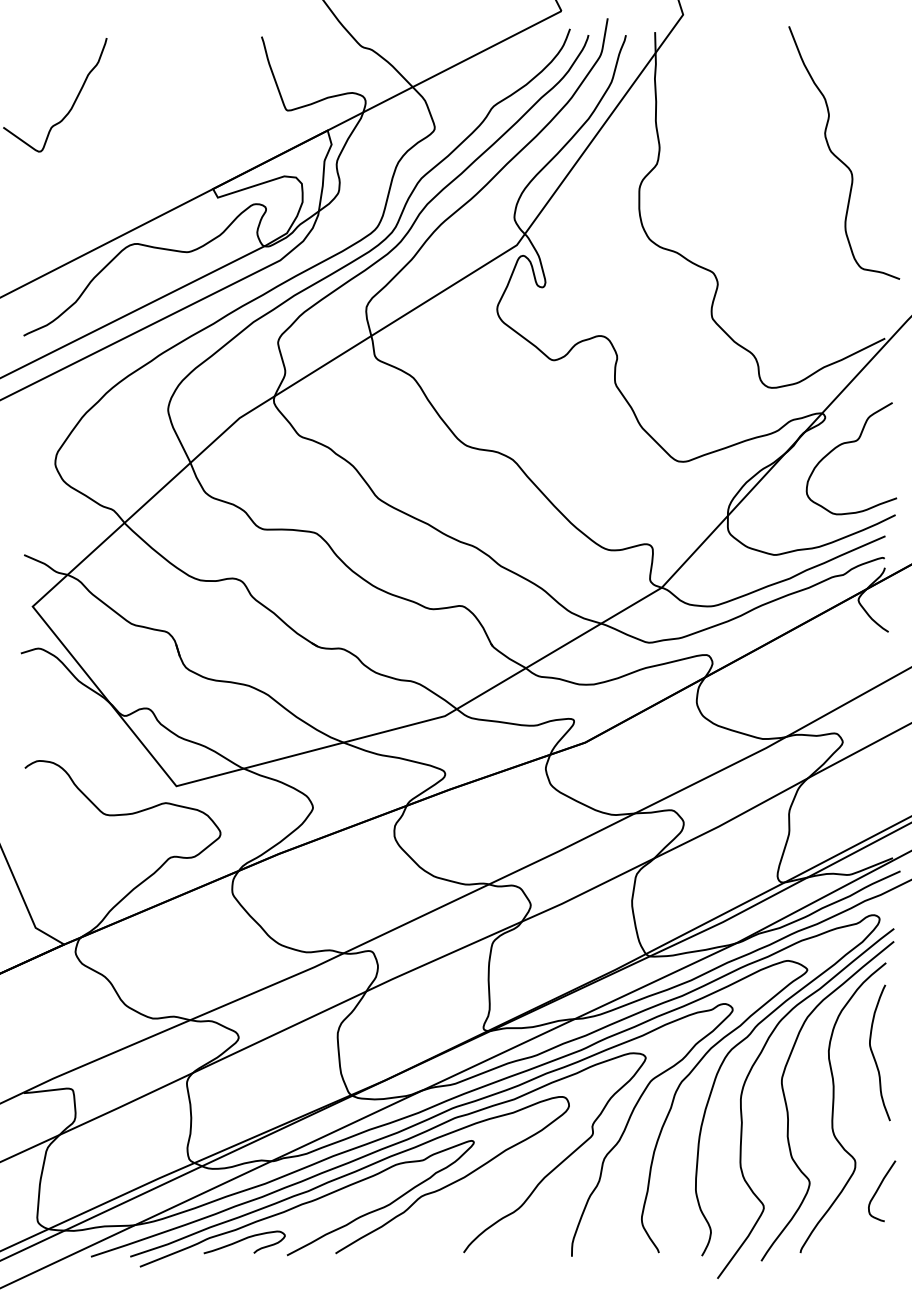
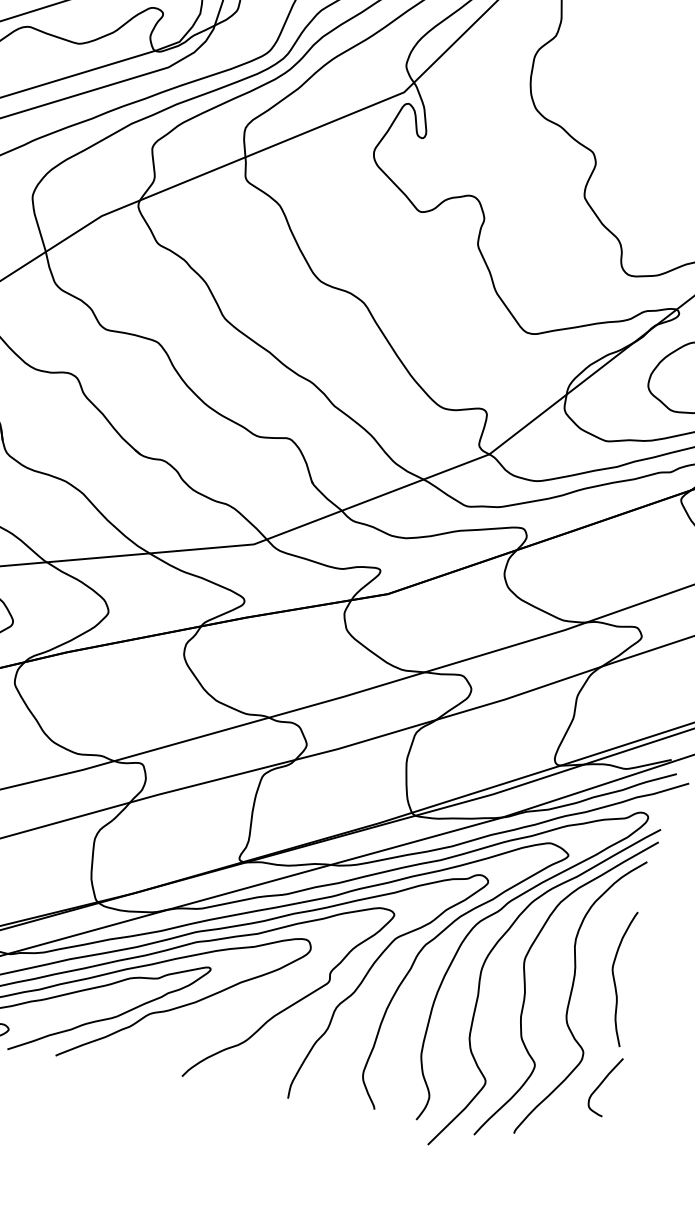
curve: (874, 1055) -> (615, 979), moved

